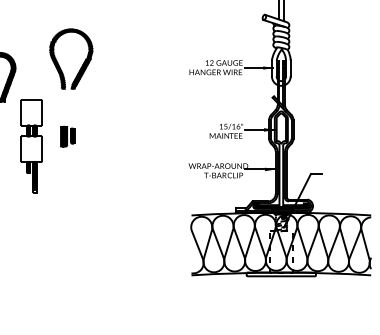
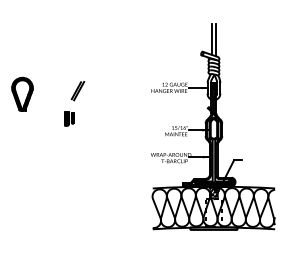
hatch: (70, 58) -> (70, 81), removed
part: (67, 136) -> (69, 118), moved
part: (31, 146) -> (43, 141), removed

